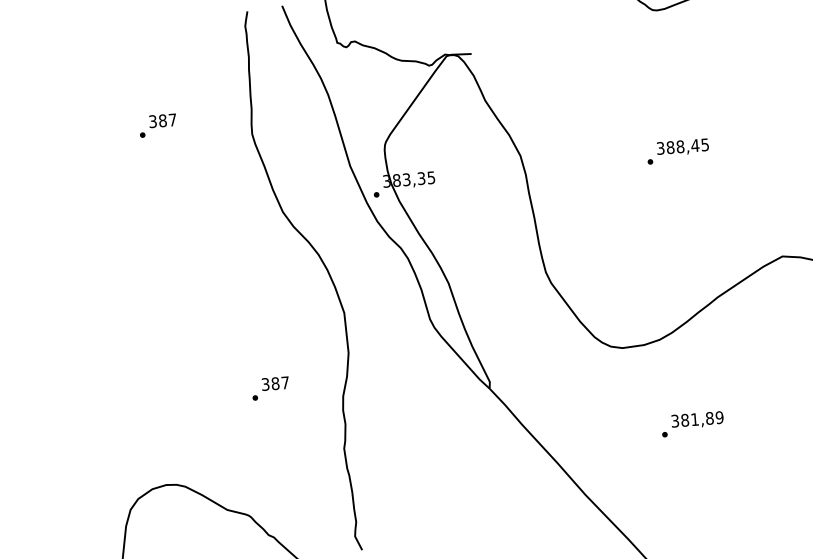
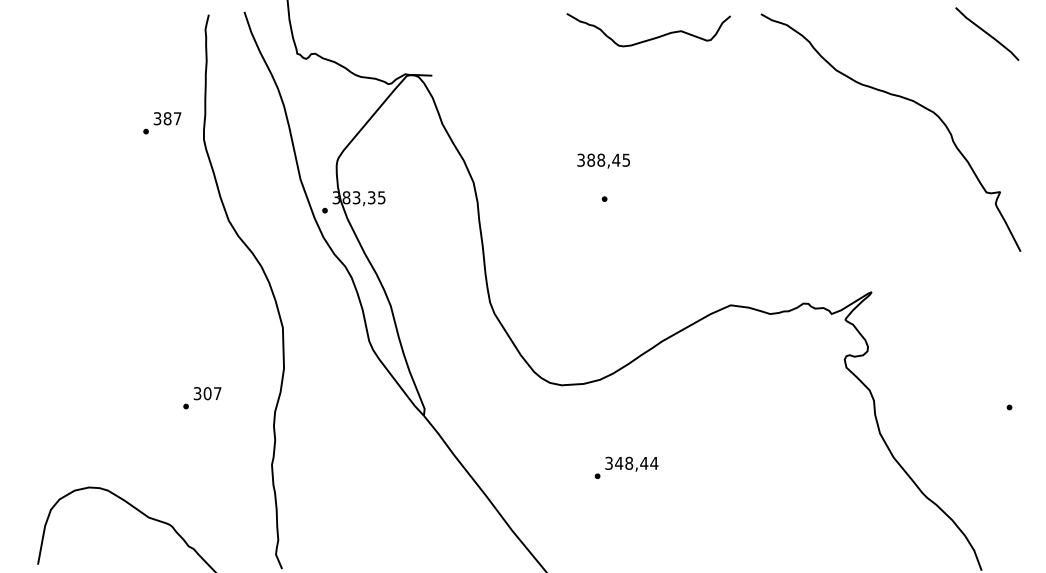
text: (158, 125) -> (162, 123), moved
text: (682, 146) -> (603, 160), moved
text: (275, 383) -> (207, 393), 387 -> 307
text: (702, 418) -> (636, 462), 381,89 -> 348,44

